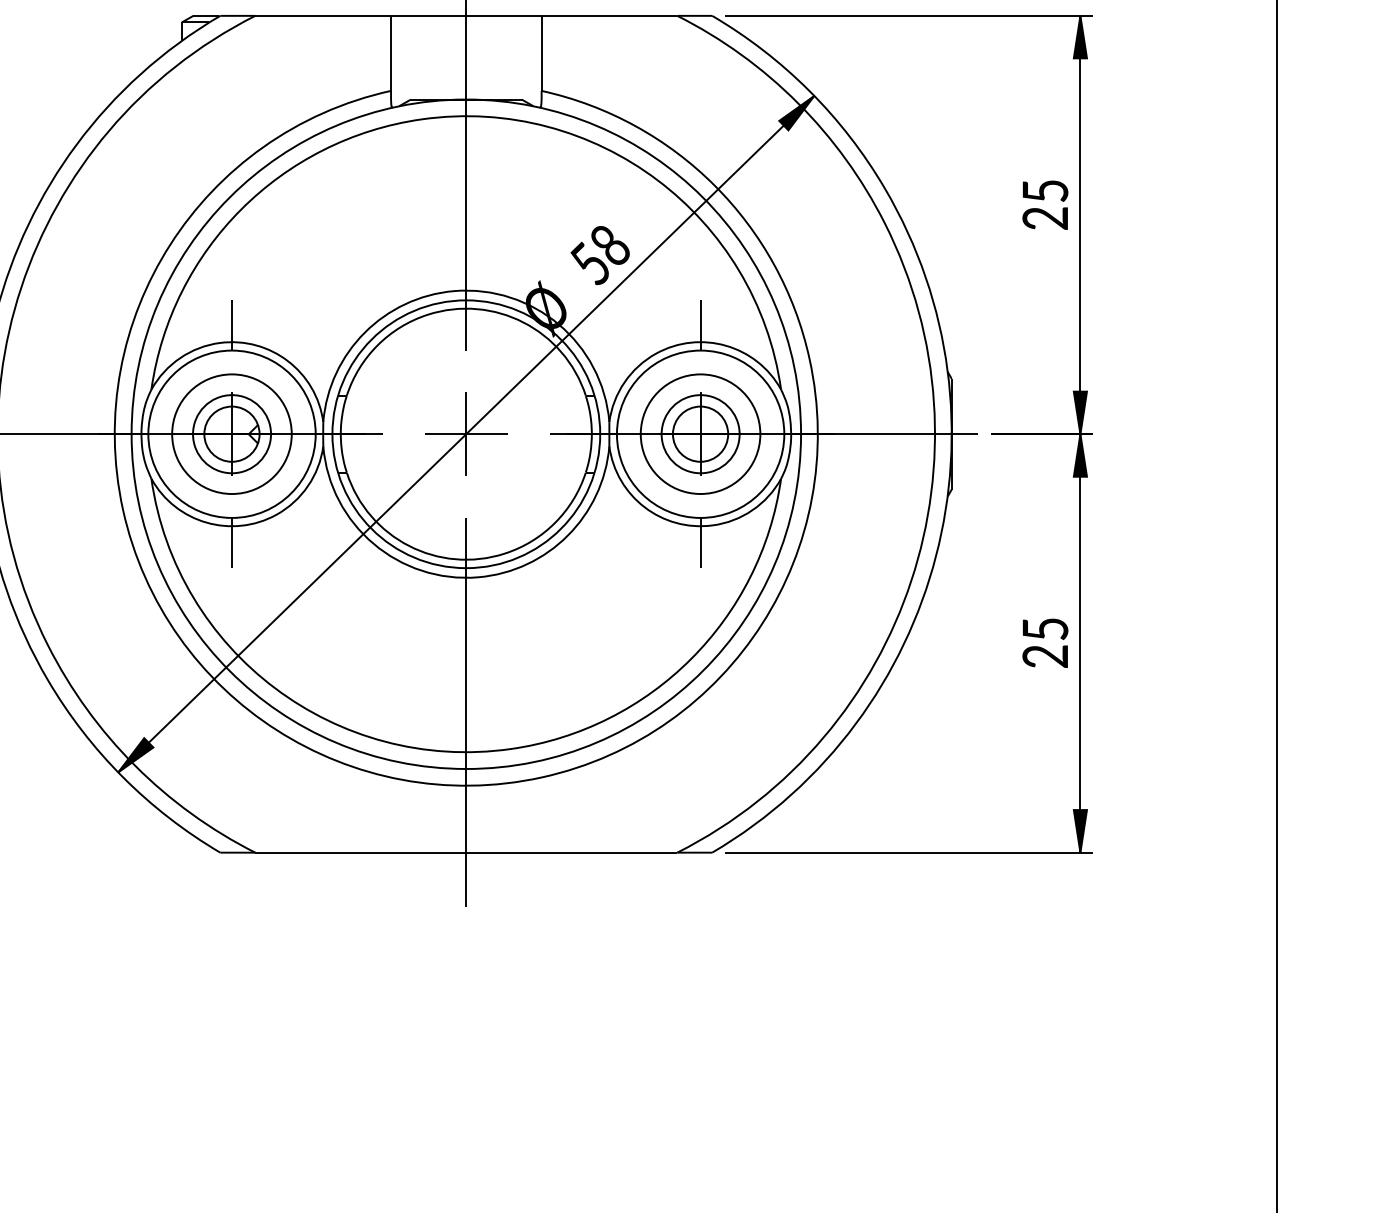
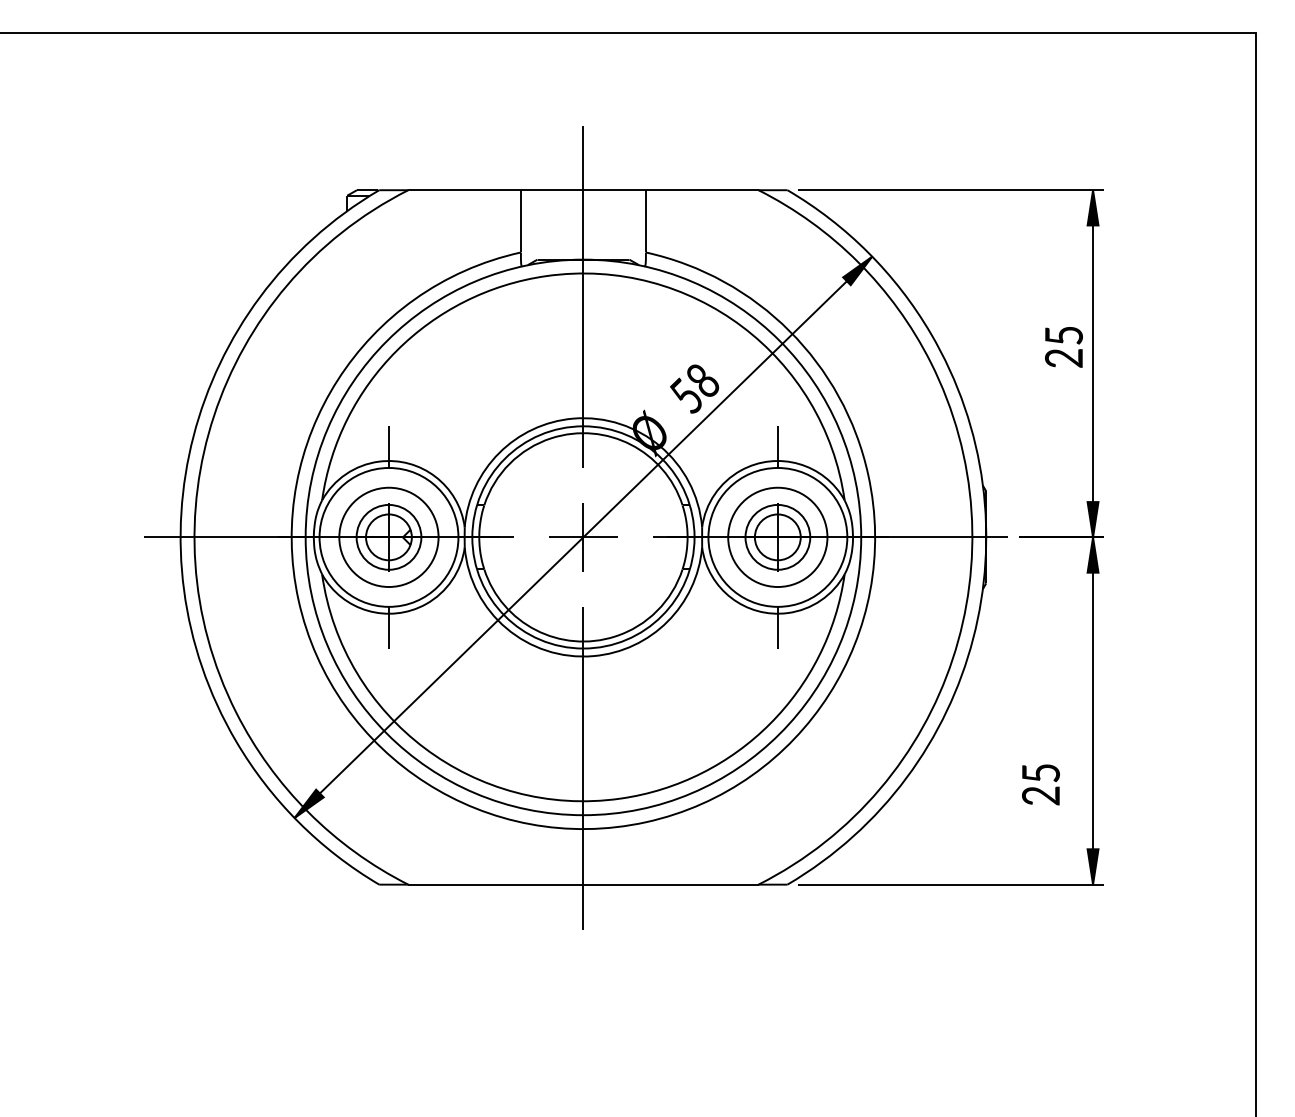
text: (1044, 642) -> (1040, 784), moved

